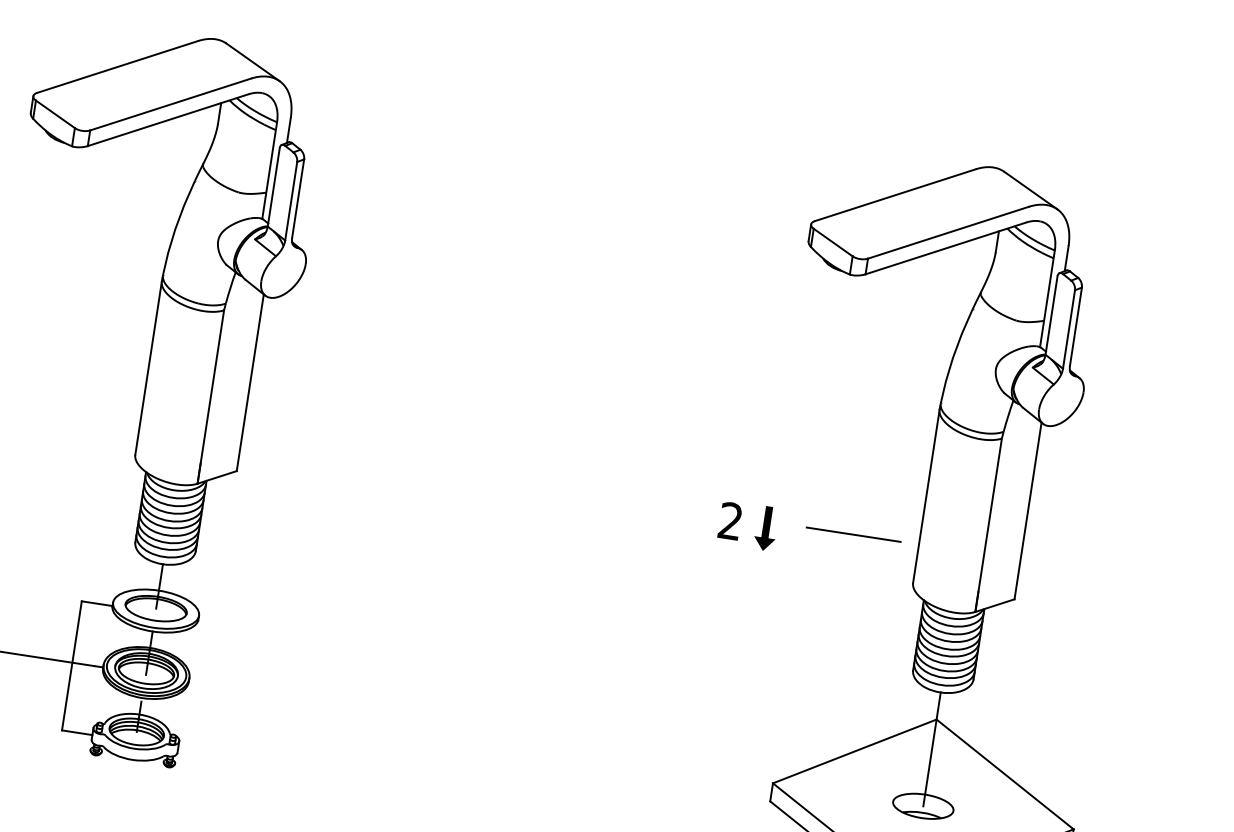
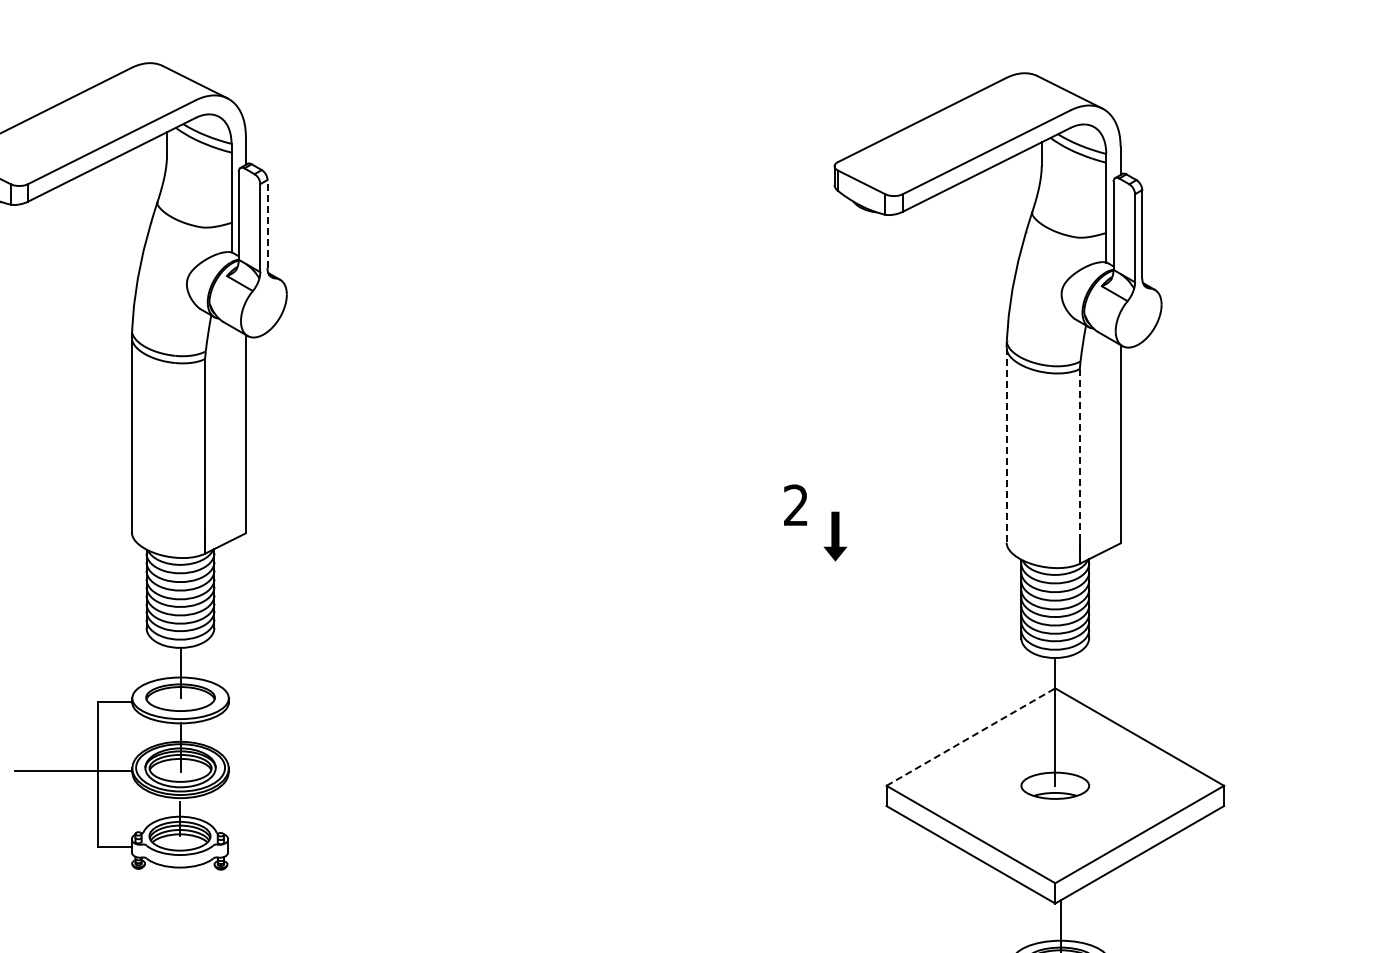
line: (298, 198) -> (267, 223), solid -> dashed
line: (926, 496) -> (1006, 445), solid -> dashed
line: (988, 525) -> (1079, 466), solid -> dashed
part: (765, 528) -> (834, 536), moved
line: (853, 534) -> (933, 499), removed
line: (855, 750) -> (971, 736), solid -> dashed

